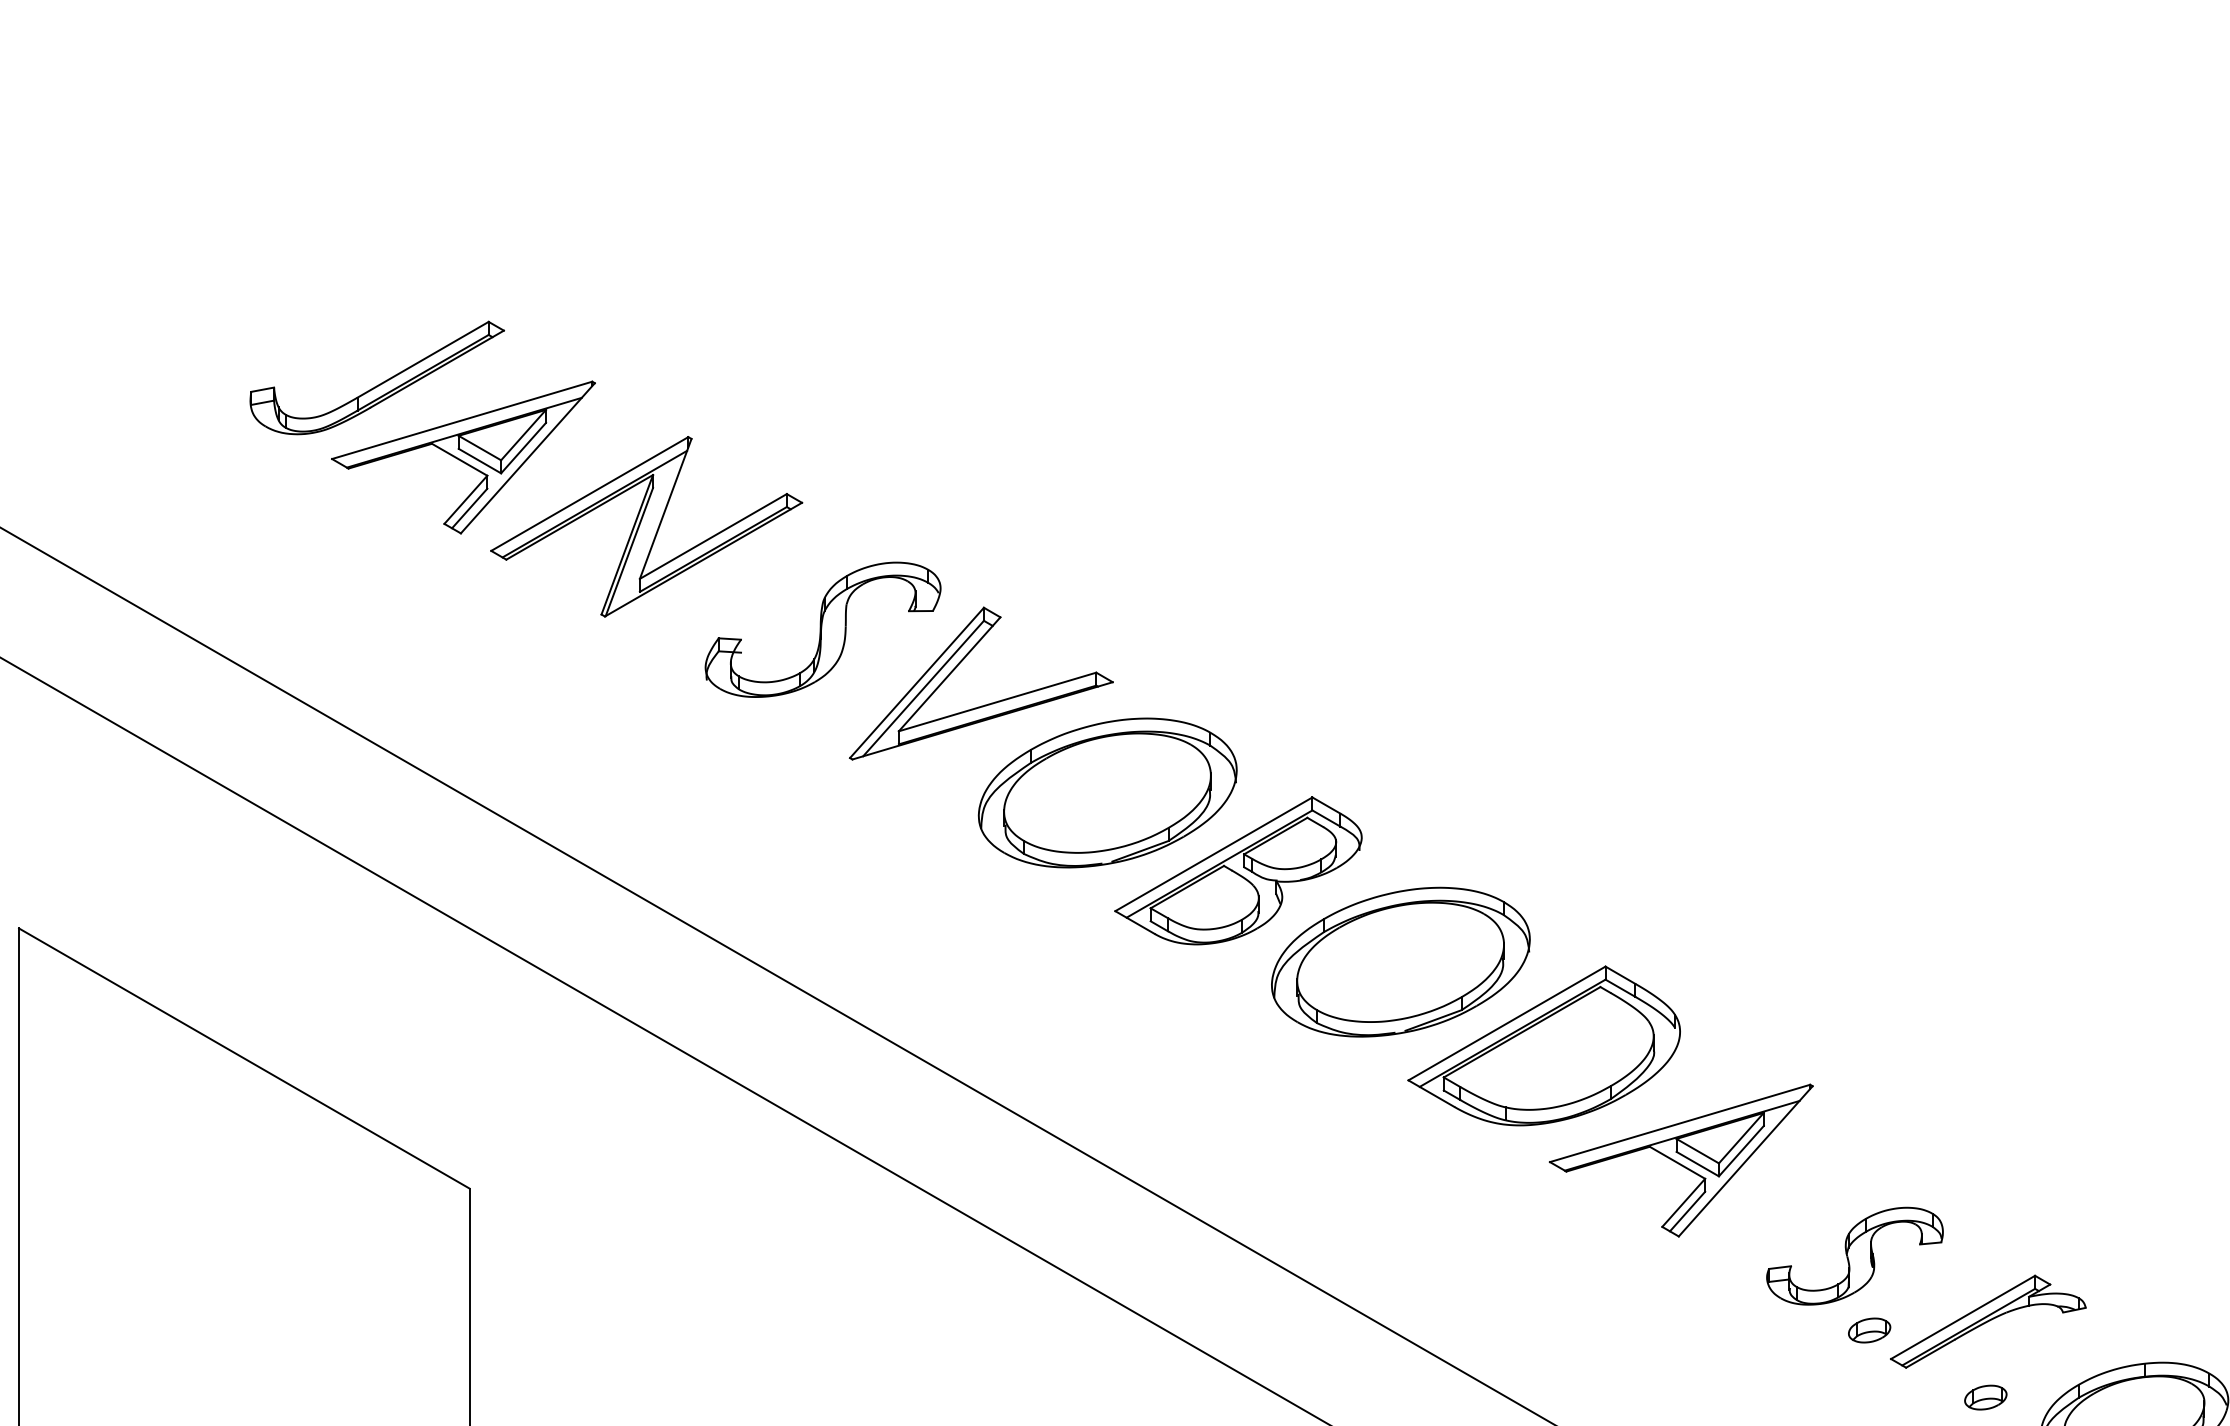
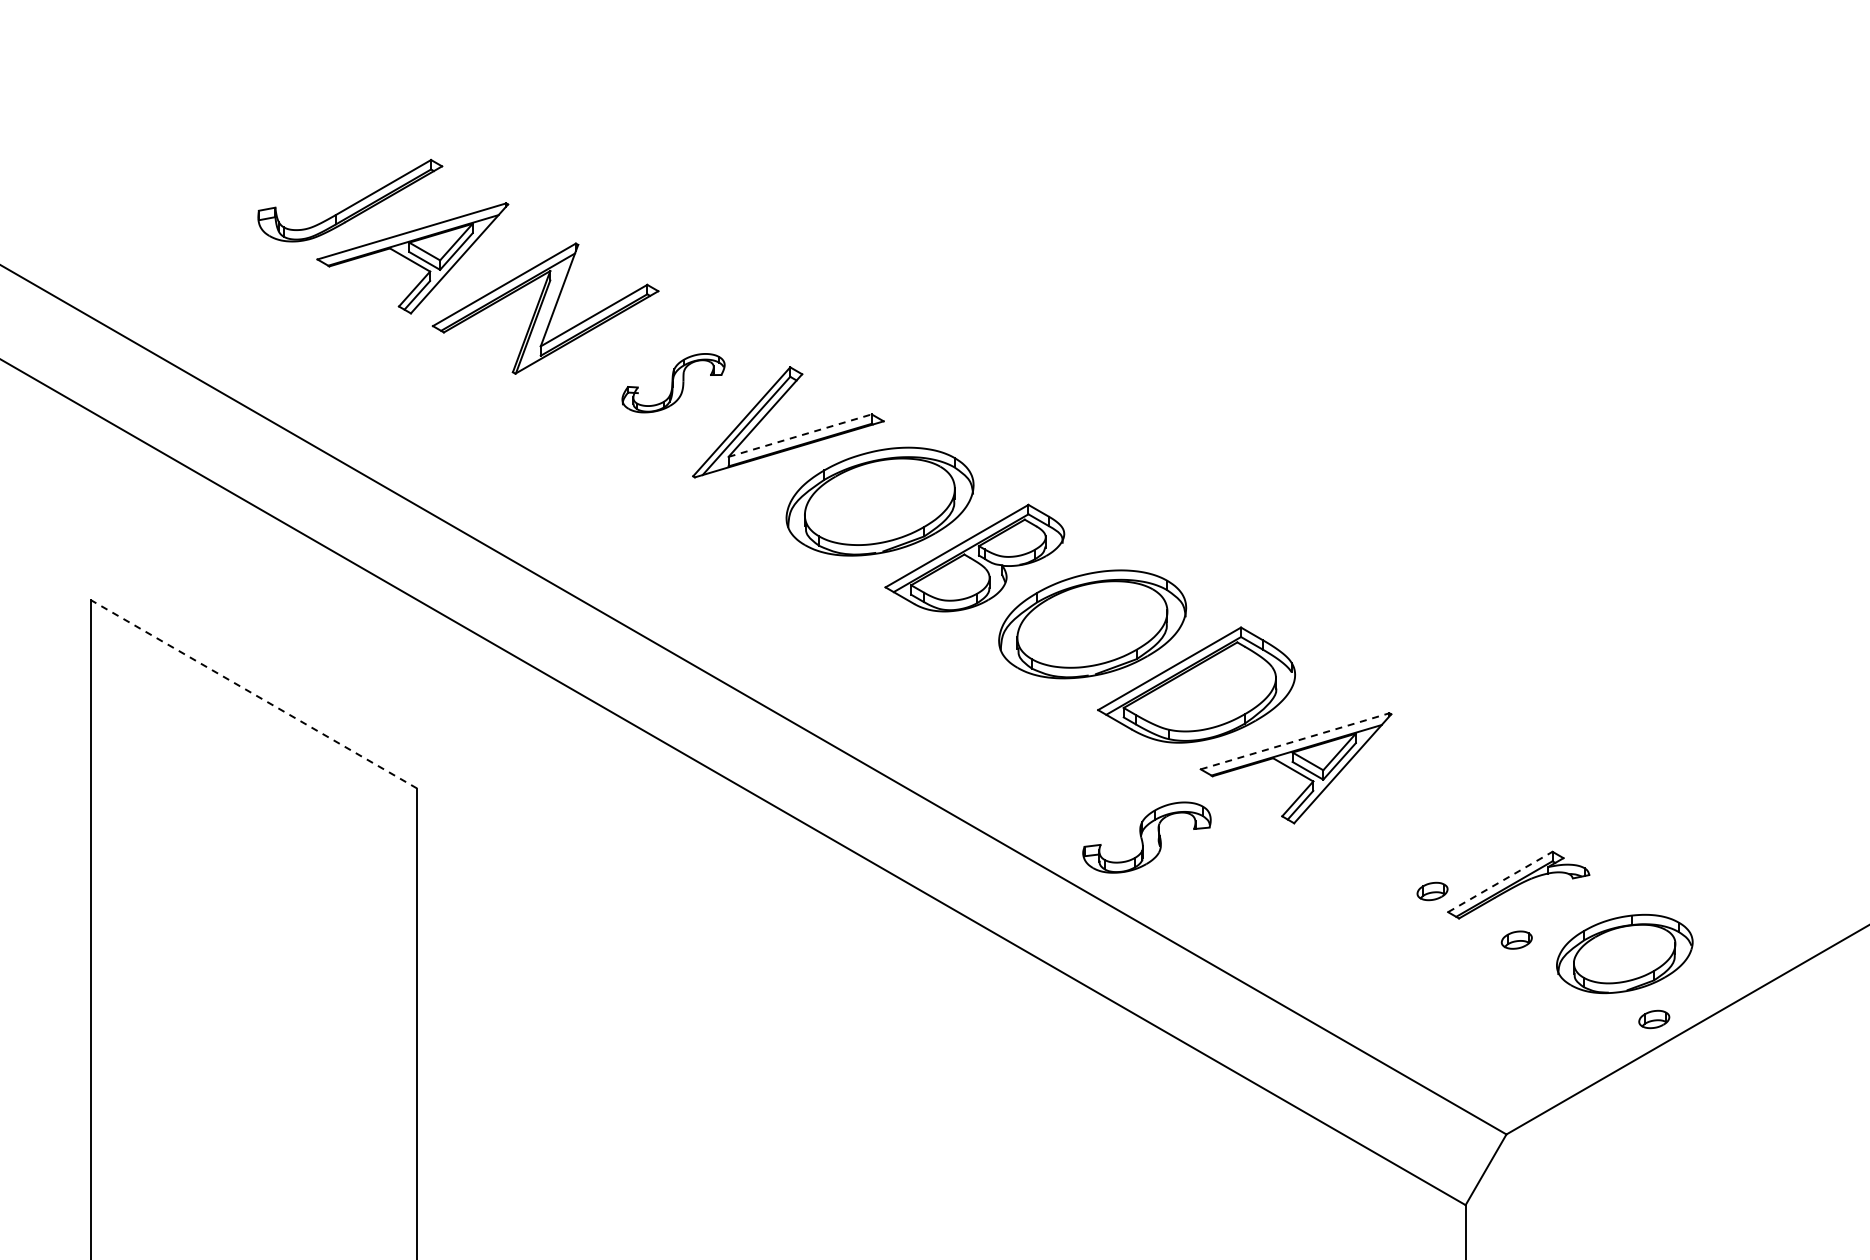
part: (822, 628) -> (673, 382), size x0.6
line: (998, 701) -> (800, 435), solid -> dashed
line: (243, 1058) -> (253, 694), solid -> dashed
line: (1680, 1123) -> (1295, 741), solid -> dashed
part: (1854, 1256) -> (1146, 837), moved
line: (1963, 1316) -> (1500, 881), solid -> dashed

